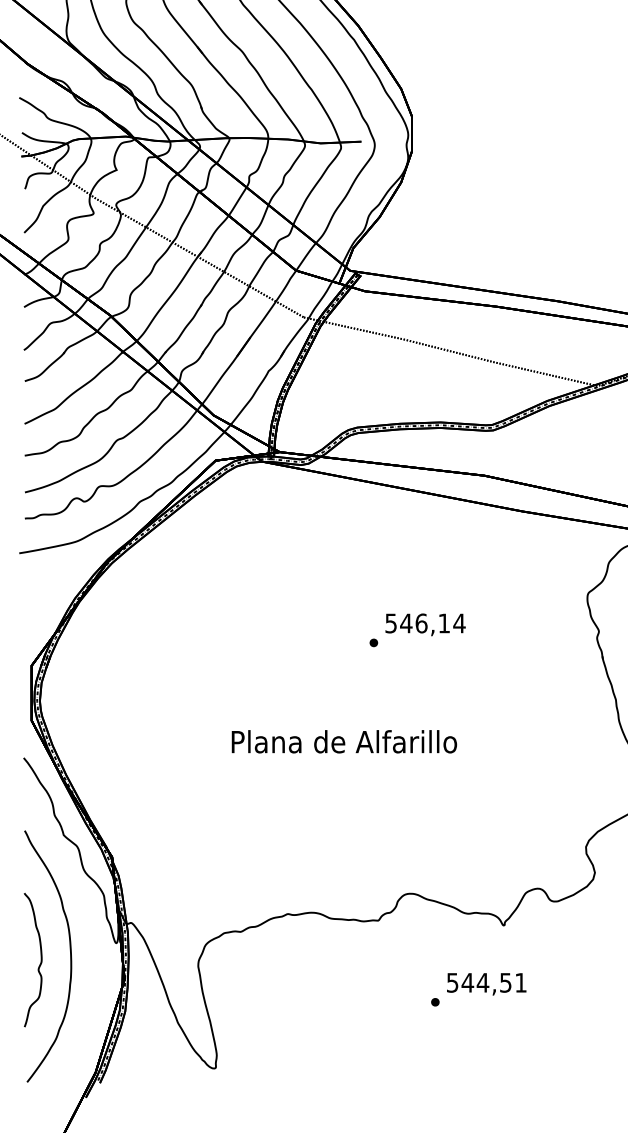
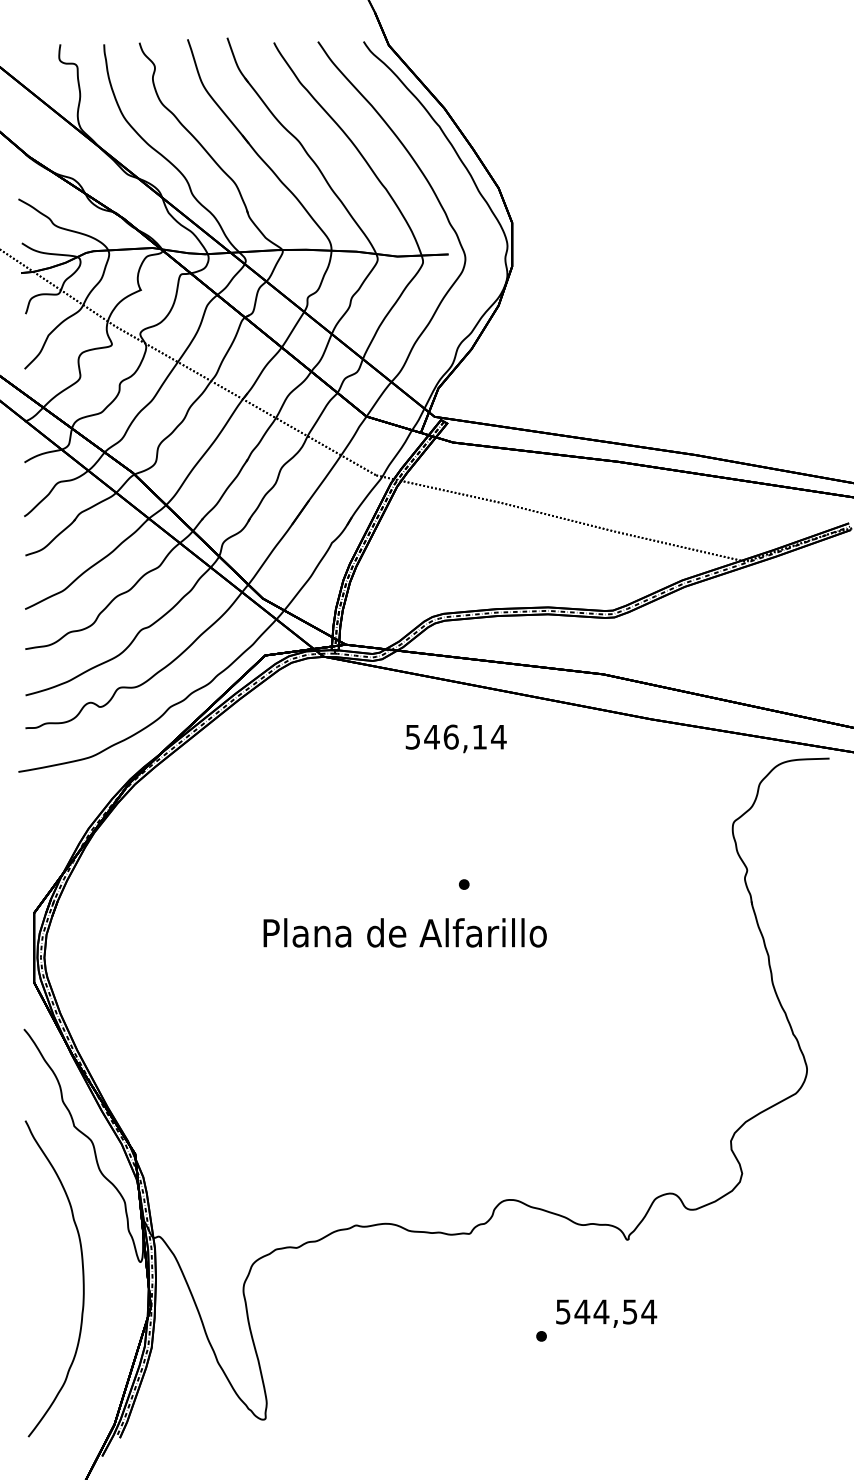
text: (424, 624) -> (455, 738), moved
text: (343, 741) -> (404, 932), moved
curve: (40, 963) -> (44, 1287), removed
text: (521, 982) -> (649, 1311), 544,51 -> 544,54

